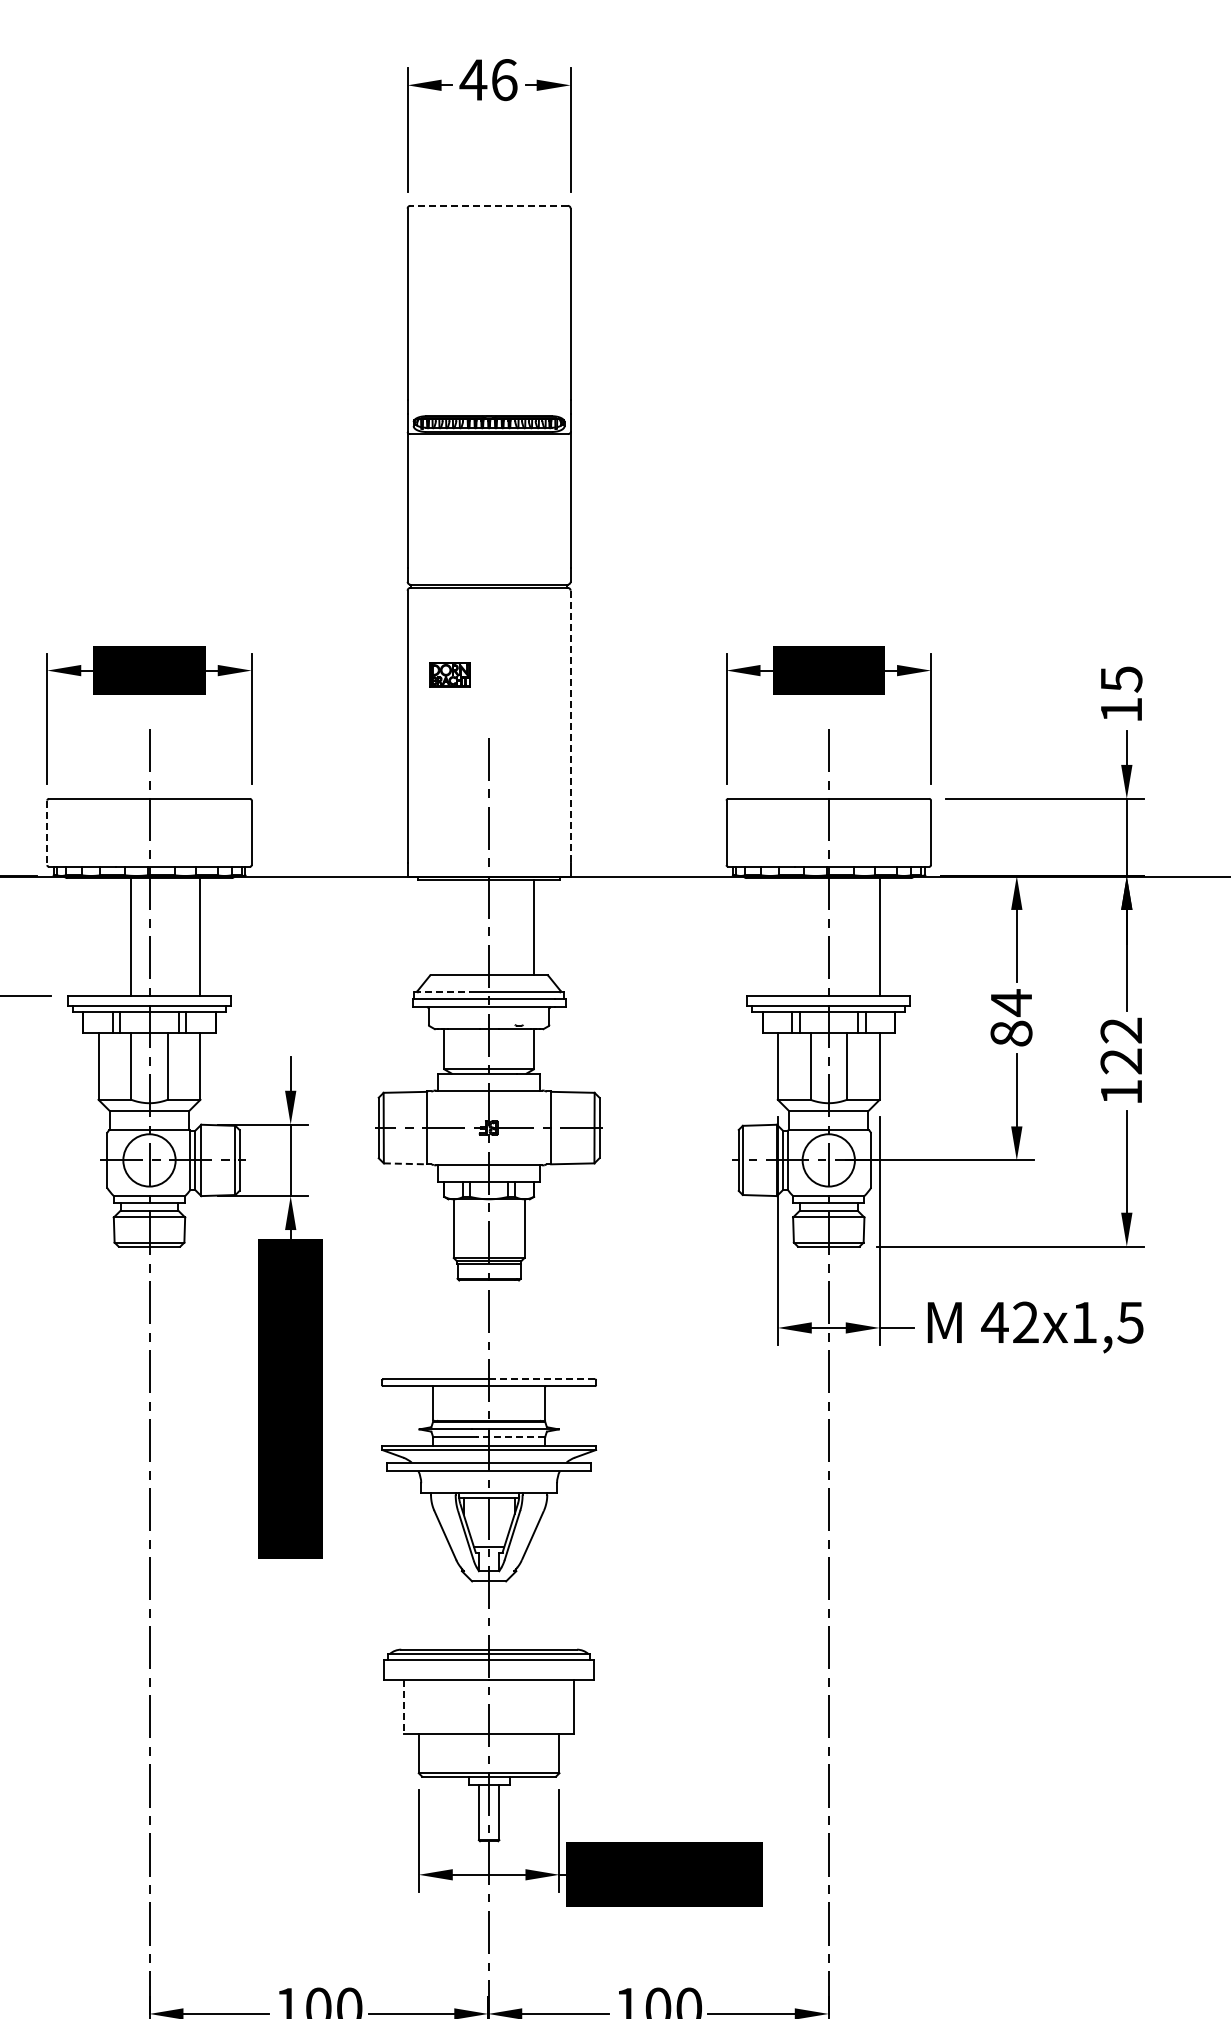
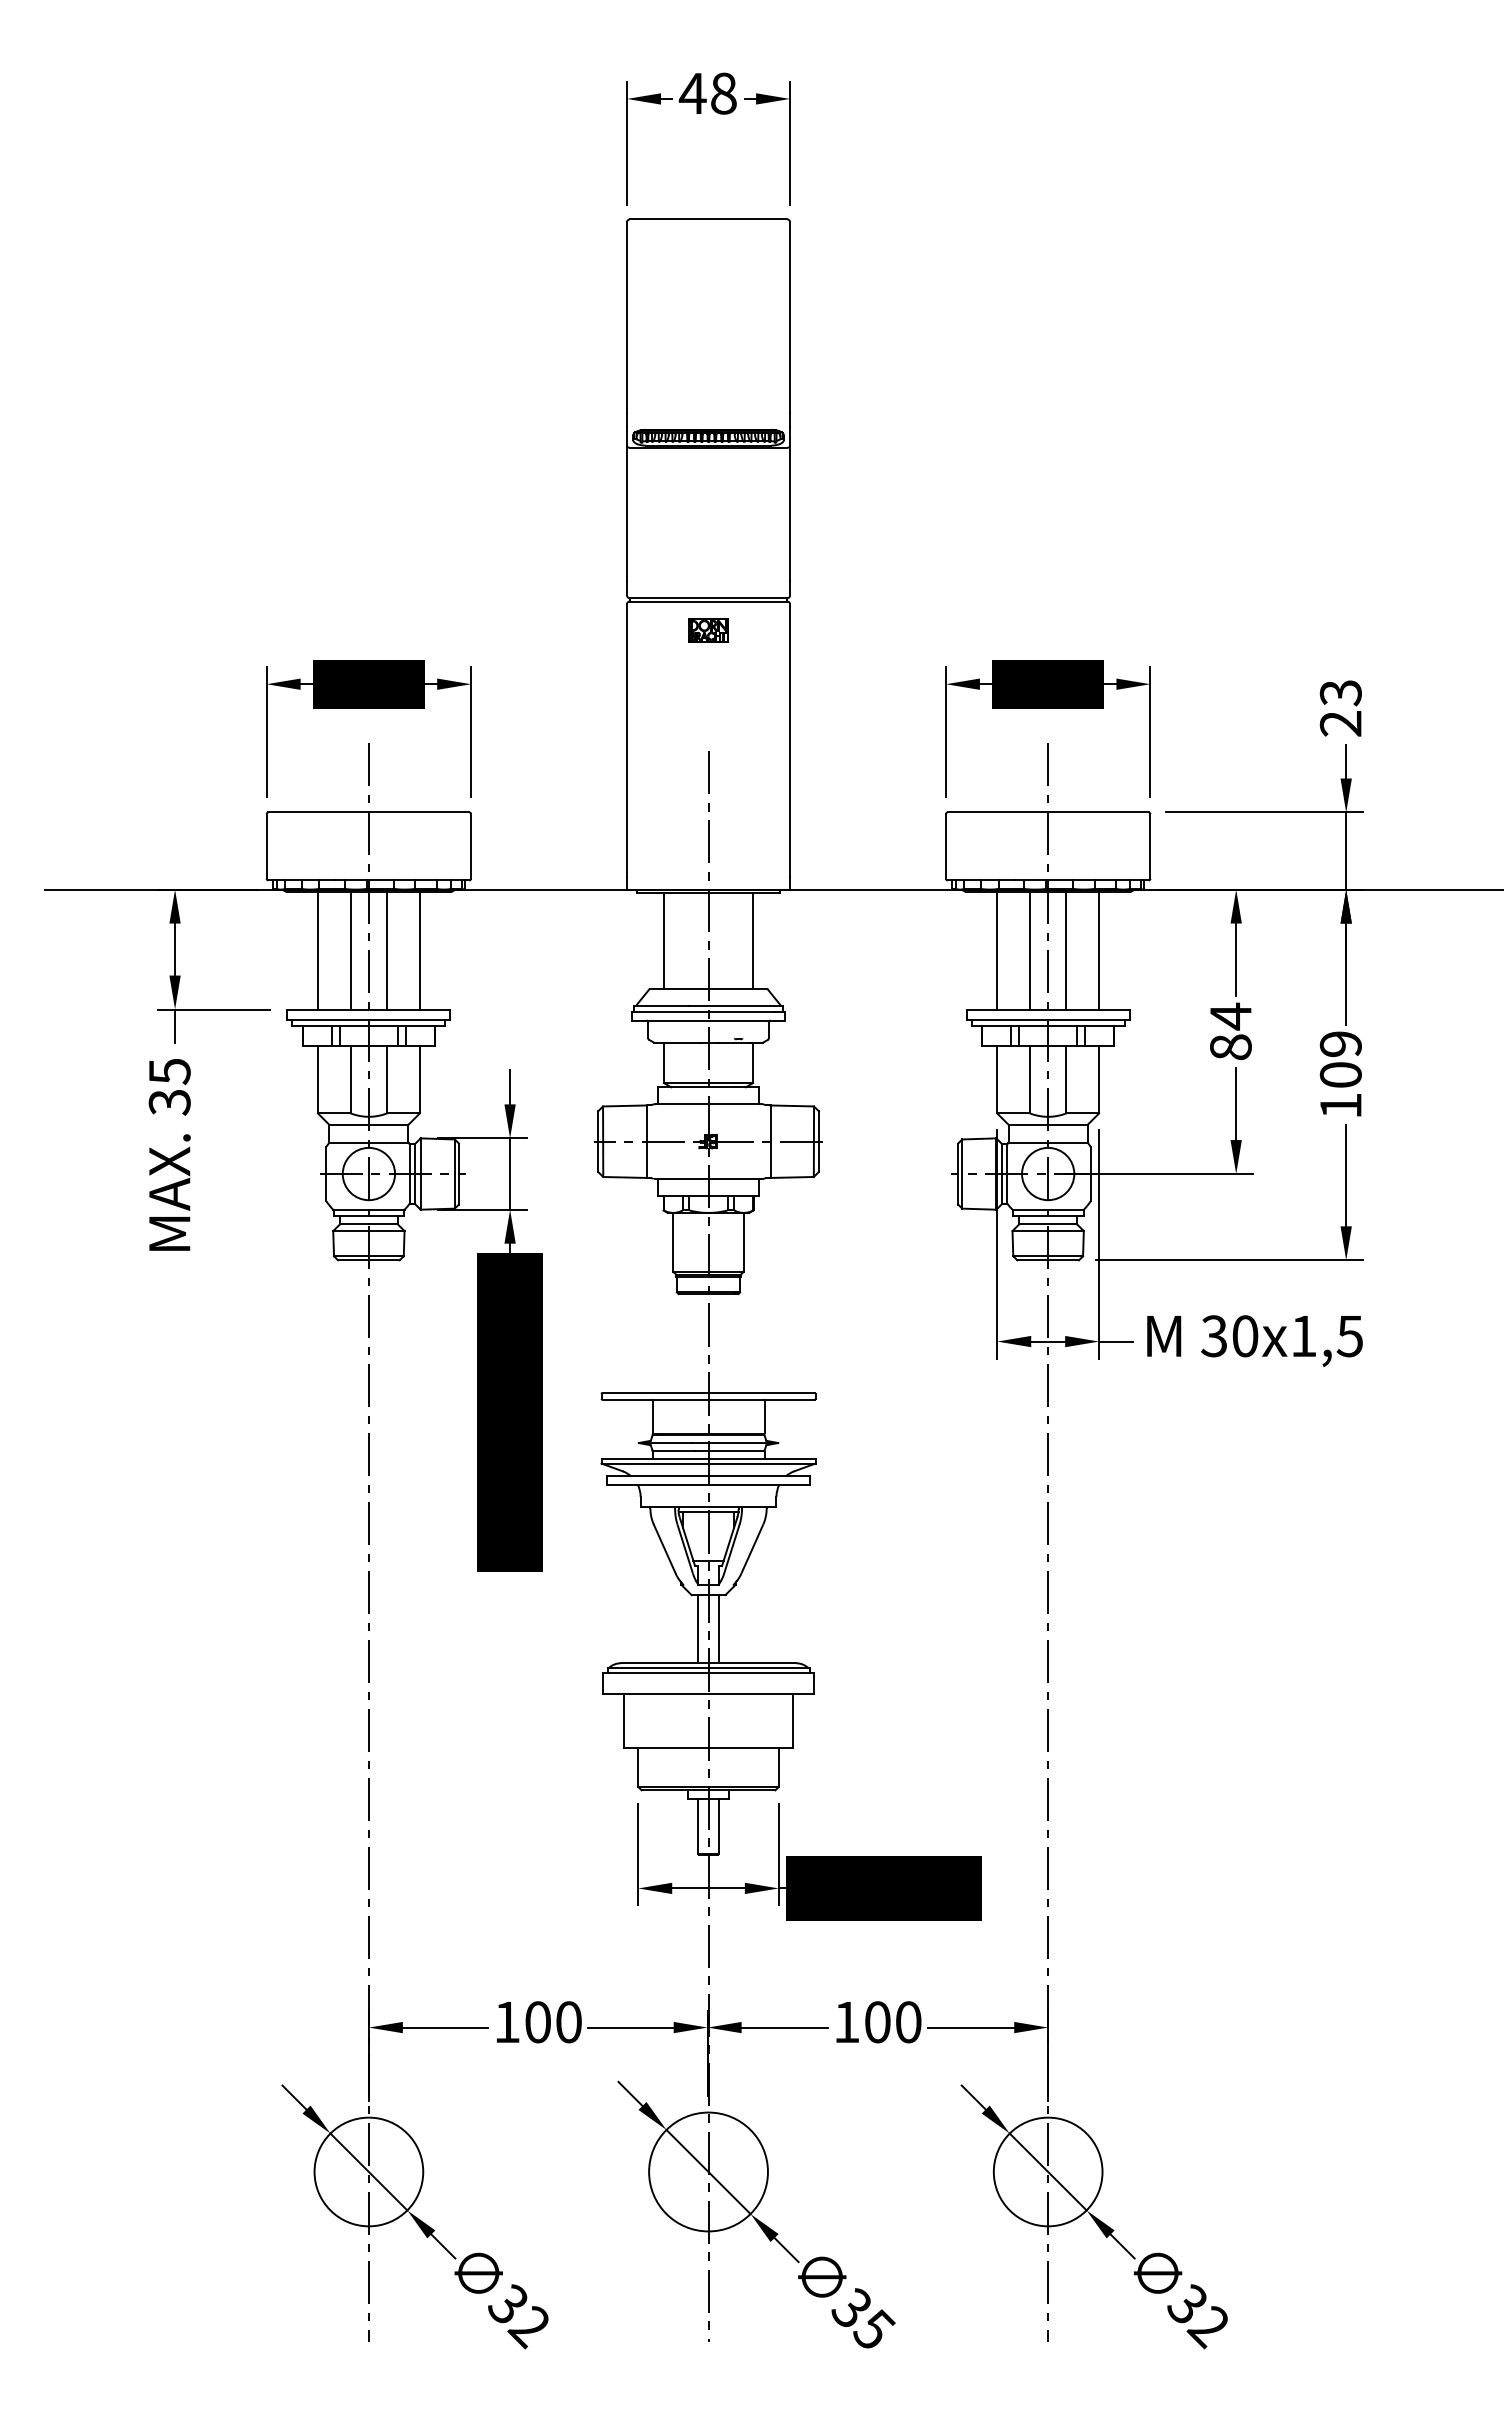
text: (504, 79) -> (723, 93), 46 -> 48
line: (489, 205) -> (708, 219), dashed -> solid
part: (450, 674) -> (708, 630), moved
text: (1121, 694) -> (1340, 708), 15 -> 23
line: (571, 726) -> (790, 740), dashed -> solid
line: (47, 832) -> (266, 846), dashed -> solid
line: (444, 927) -> (663, 941), added
line: (98, 936) -> (317, 950), added
line: (168, 936) -> (387, 950), added
line: (778, 936) -> (997, 950), added
line: (810, 936) -> (1029, 950), added
line: (847, 936) -> (1066, 950), added
line: (442, 992) -> (661, 1006), dashed -> solid
text: (1121, 1045) -> (1340, 1059), 122 -> 109
line: (405, 1163) -> (624, 1177), dashed -> solid
text: (1010, 1322) -> (1229, 1336), 42x1,5 -> 30x1,5
line: (542, 1378) -> (761, 1392), dashed -> solid
line: (510, 1436) -> (729, 1450), dashed -> solid
line: (479, 1615) -> (698, 1629), added
line: (499, 1615) -> (718, 1629), added
line: (404, 1707) -> (623, 1721), dashed -> solid

